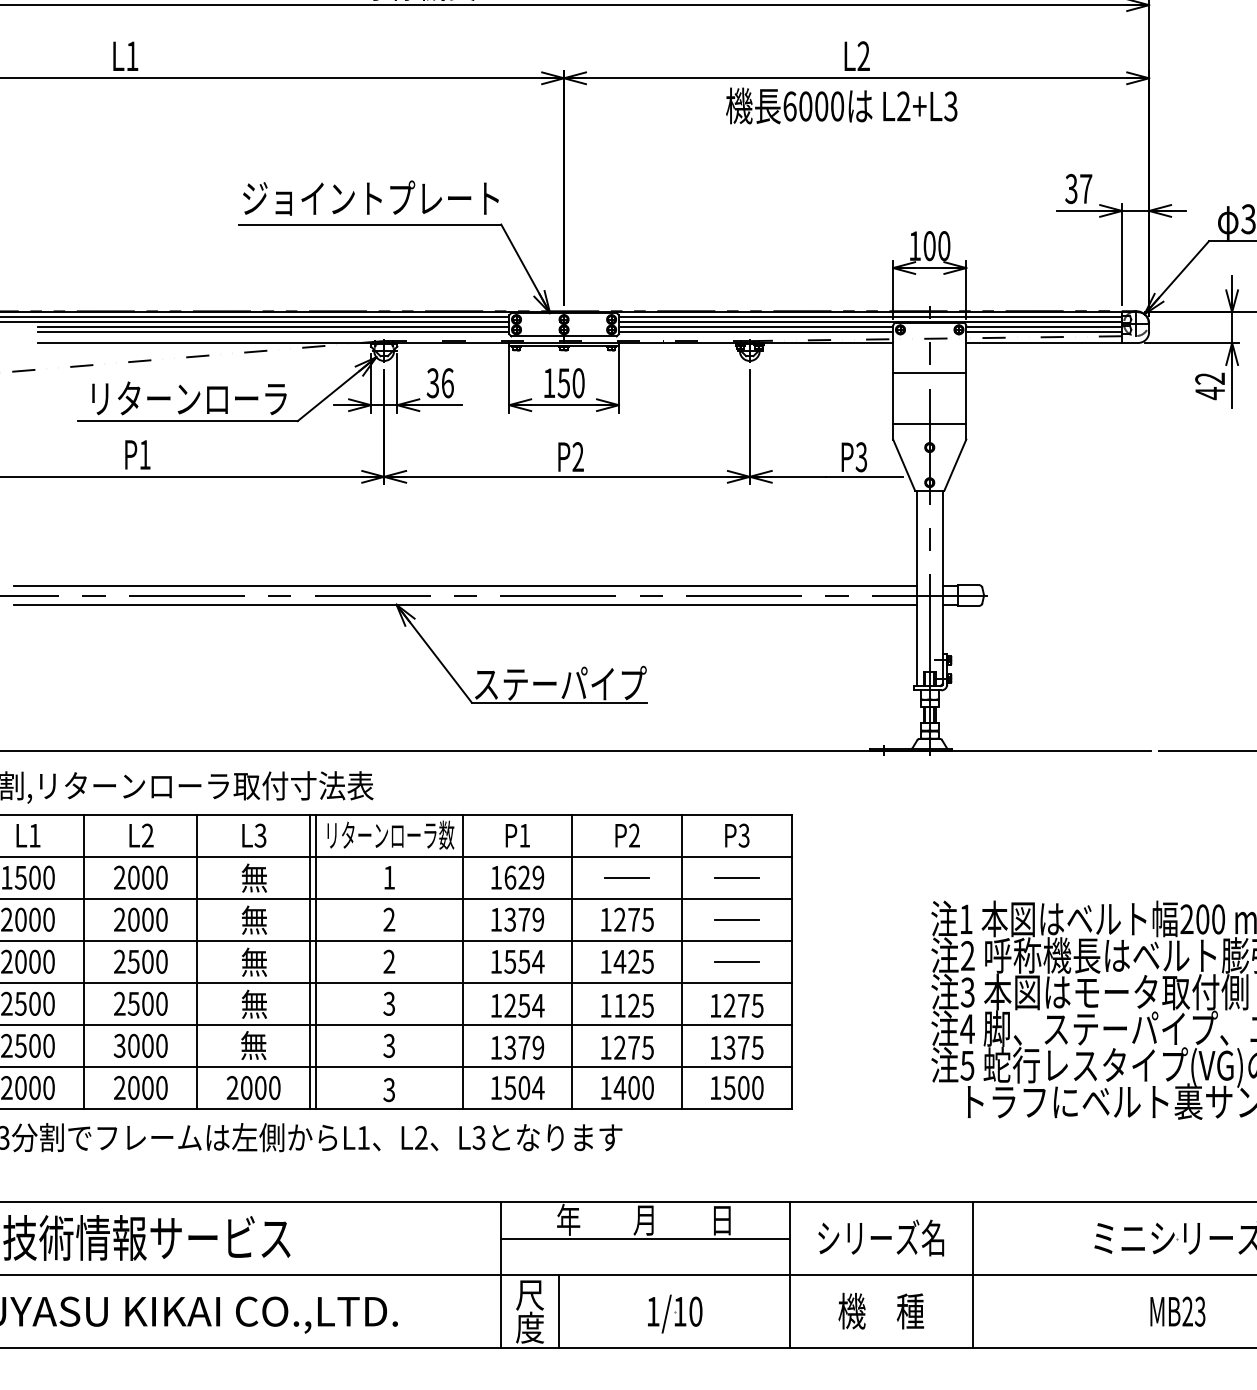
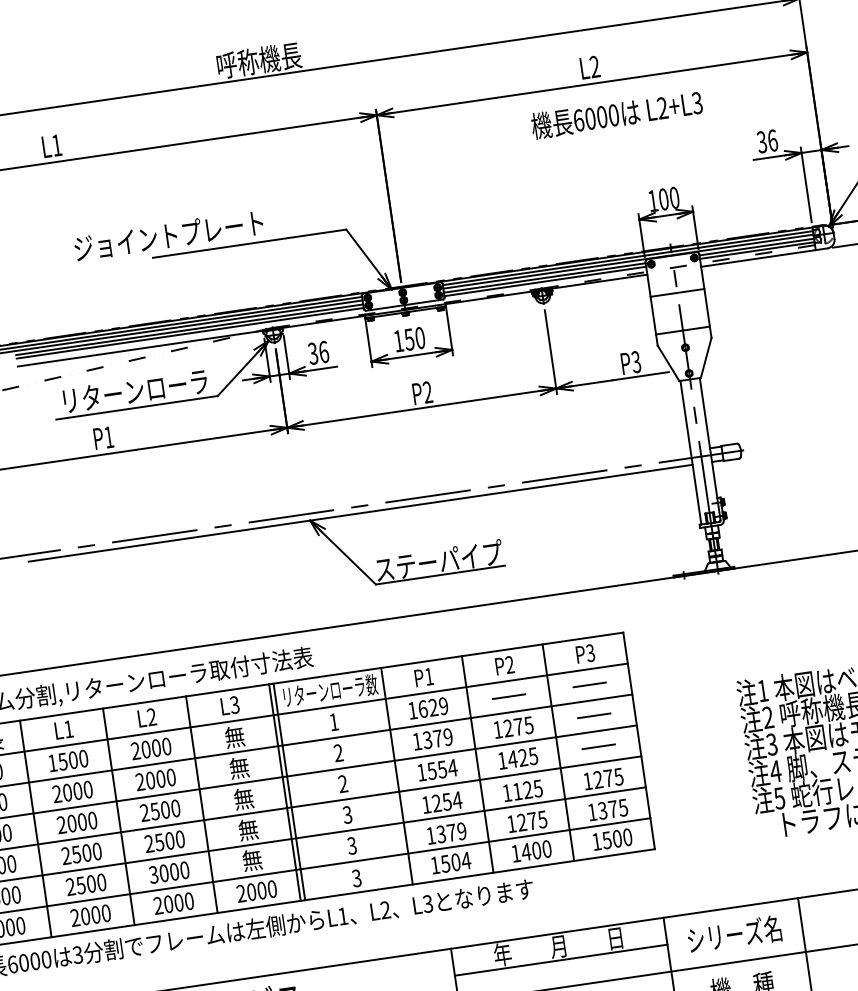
text: (841, 105) -> (616, 114), moved
text: (1086, 188) -> (773, 140), 37 -> 36
text: (370, 197) -> (168, 235), moved
line: (465, 586) -> (358, 499), removed

